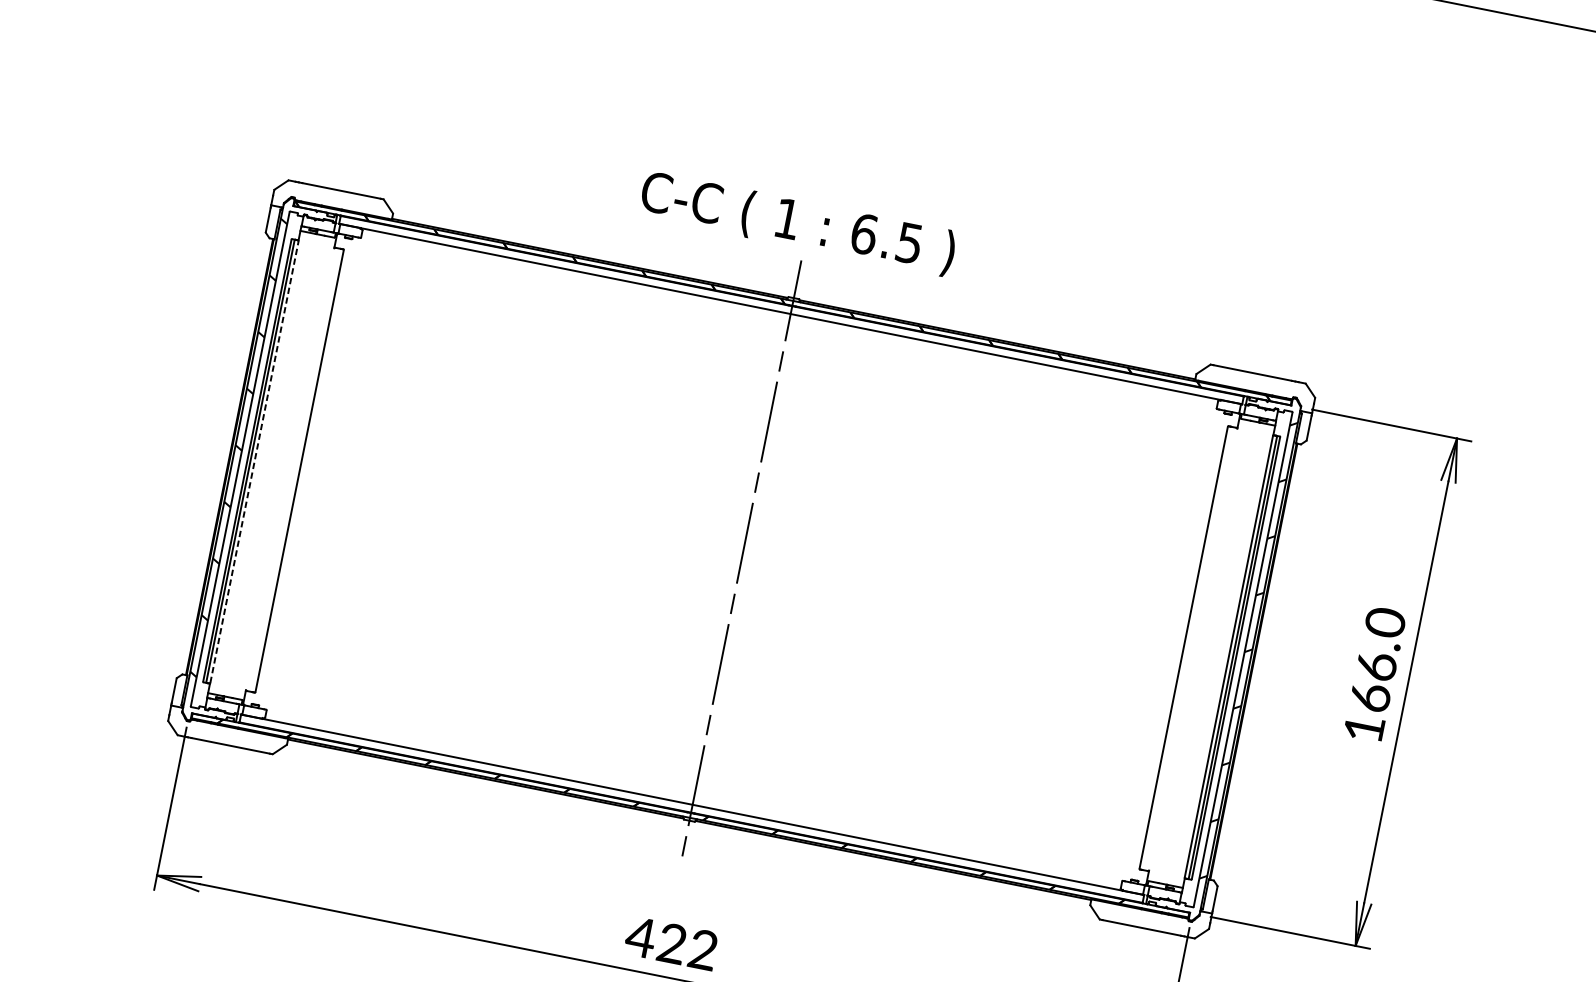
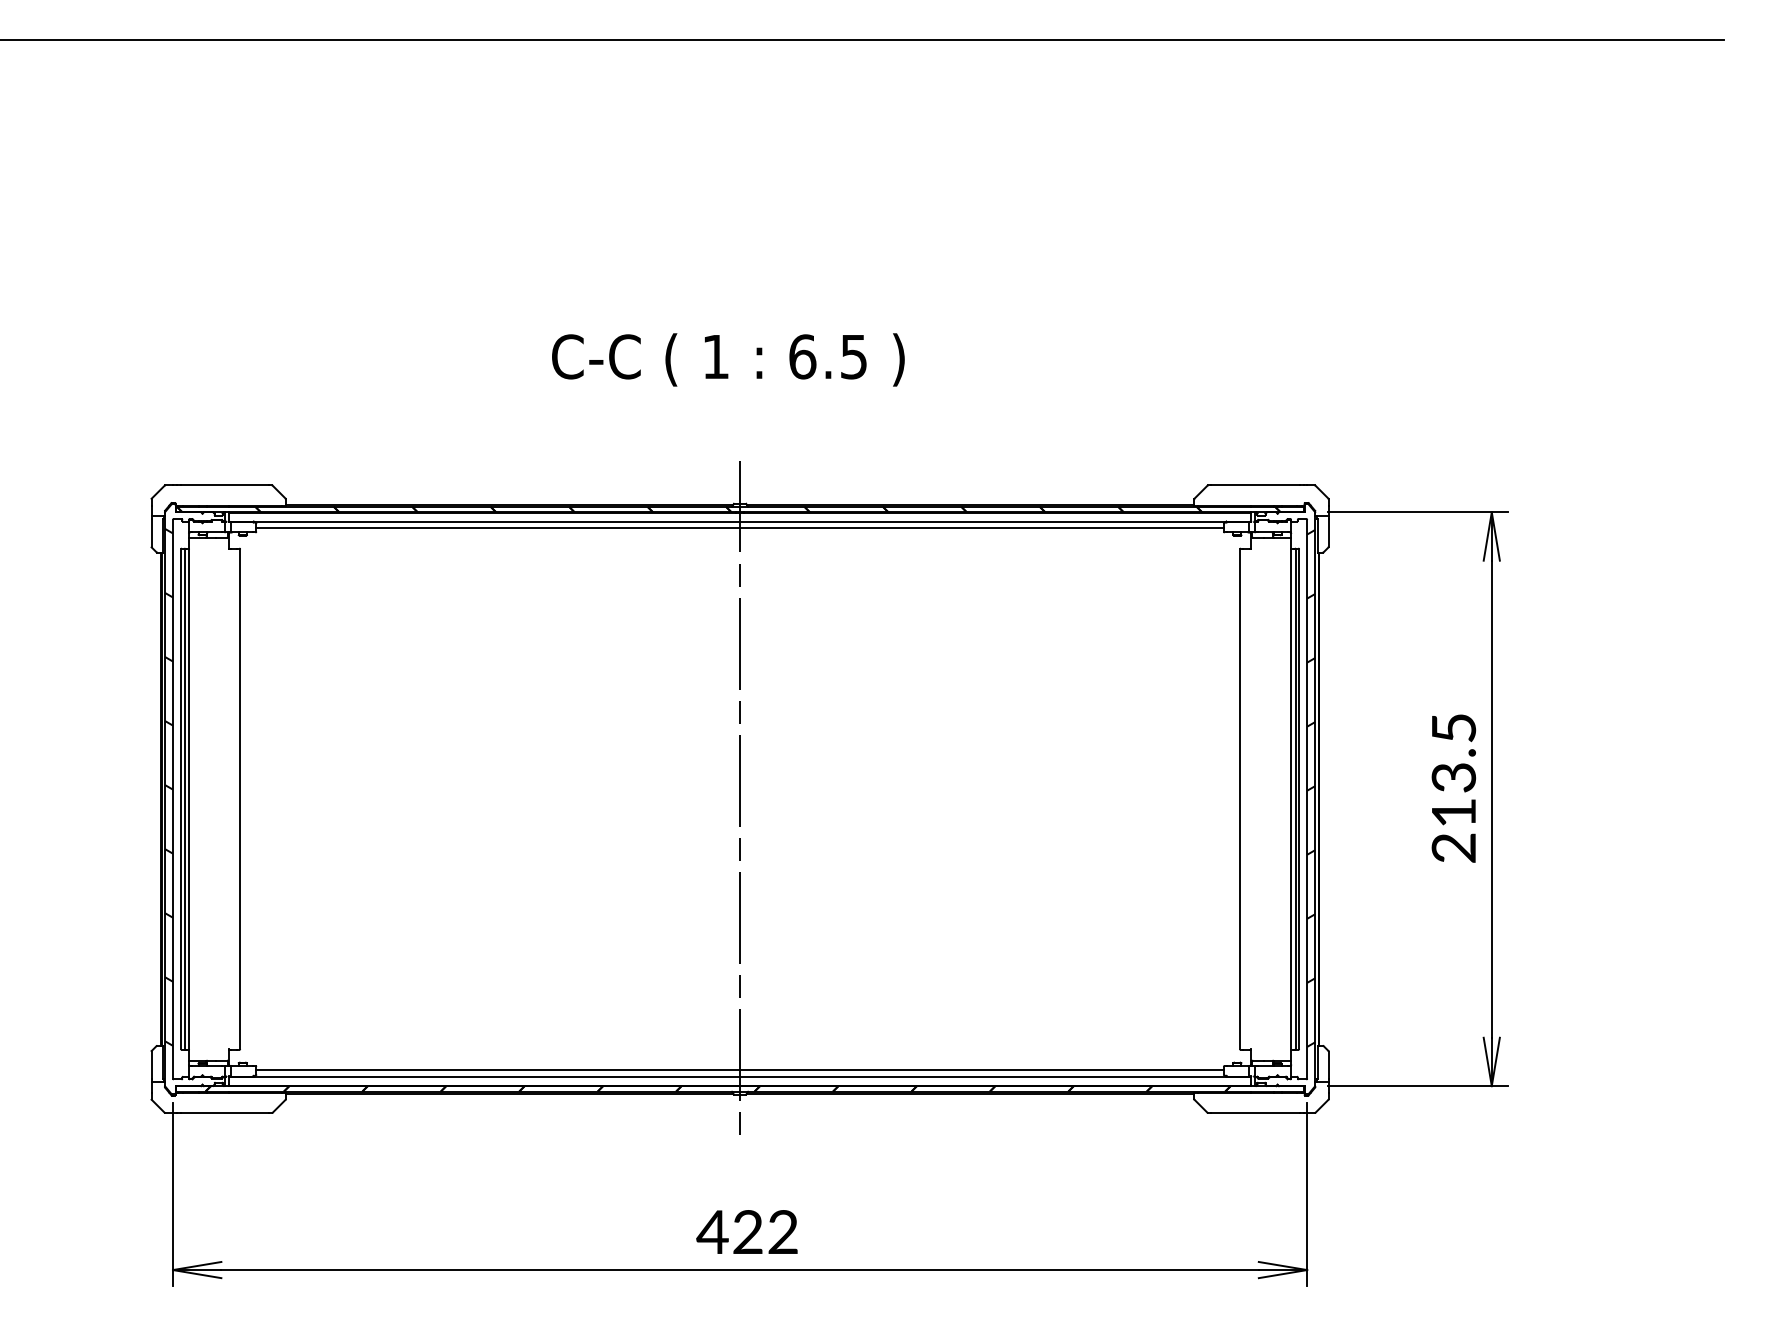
text: (798, 223) -> (728, 359), moved
line: (788, 319) -> (739, 528), added
line: (254, 462) -> (189, 799), dashed -> solid
text: (1374, 675) -> (1453, 787), 166.0 -> 213.5
line: (693, 799) -> (739, 1070), added

